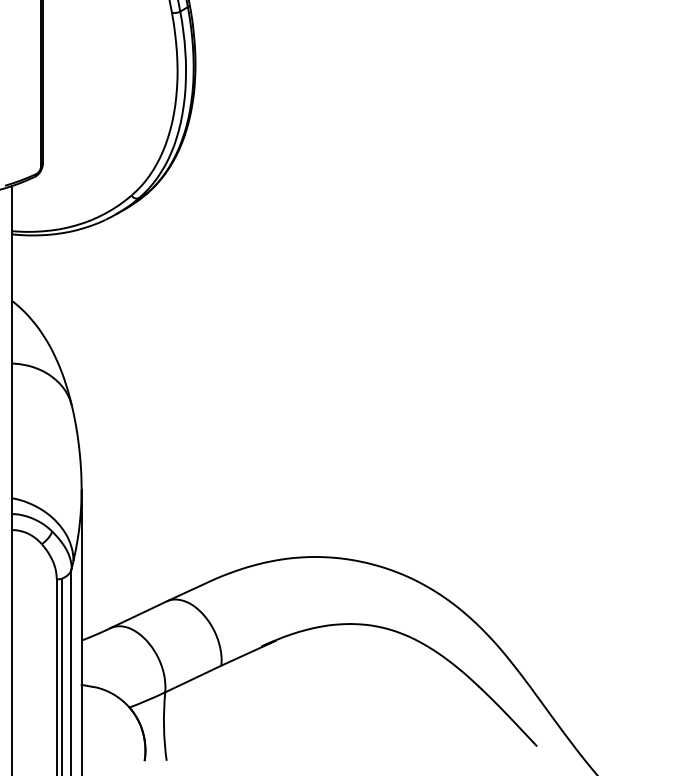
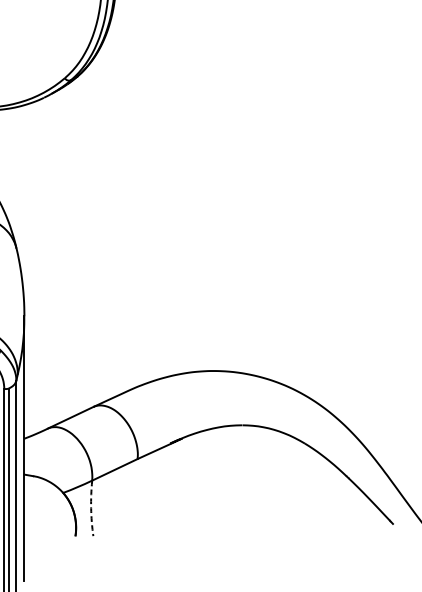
arc: (163, 726) -> (90, 508), solid -> dashed

